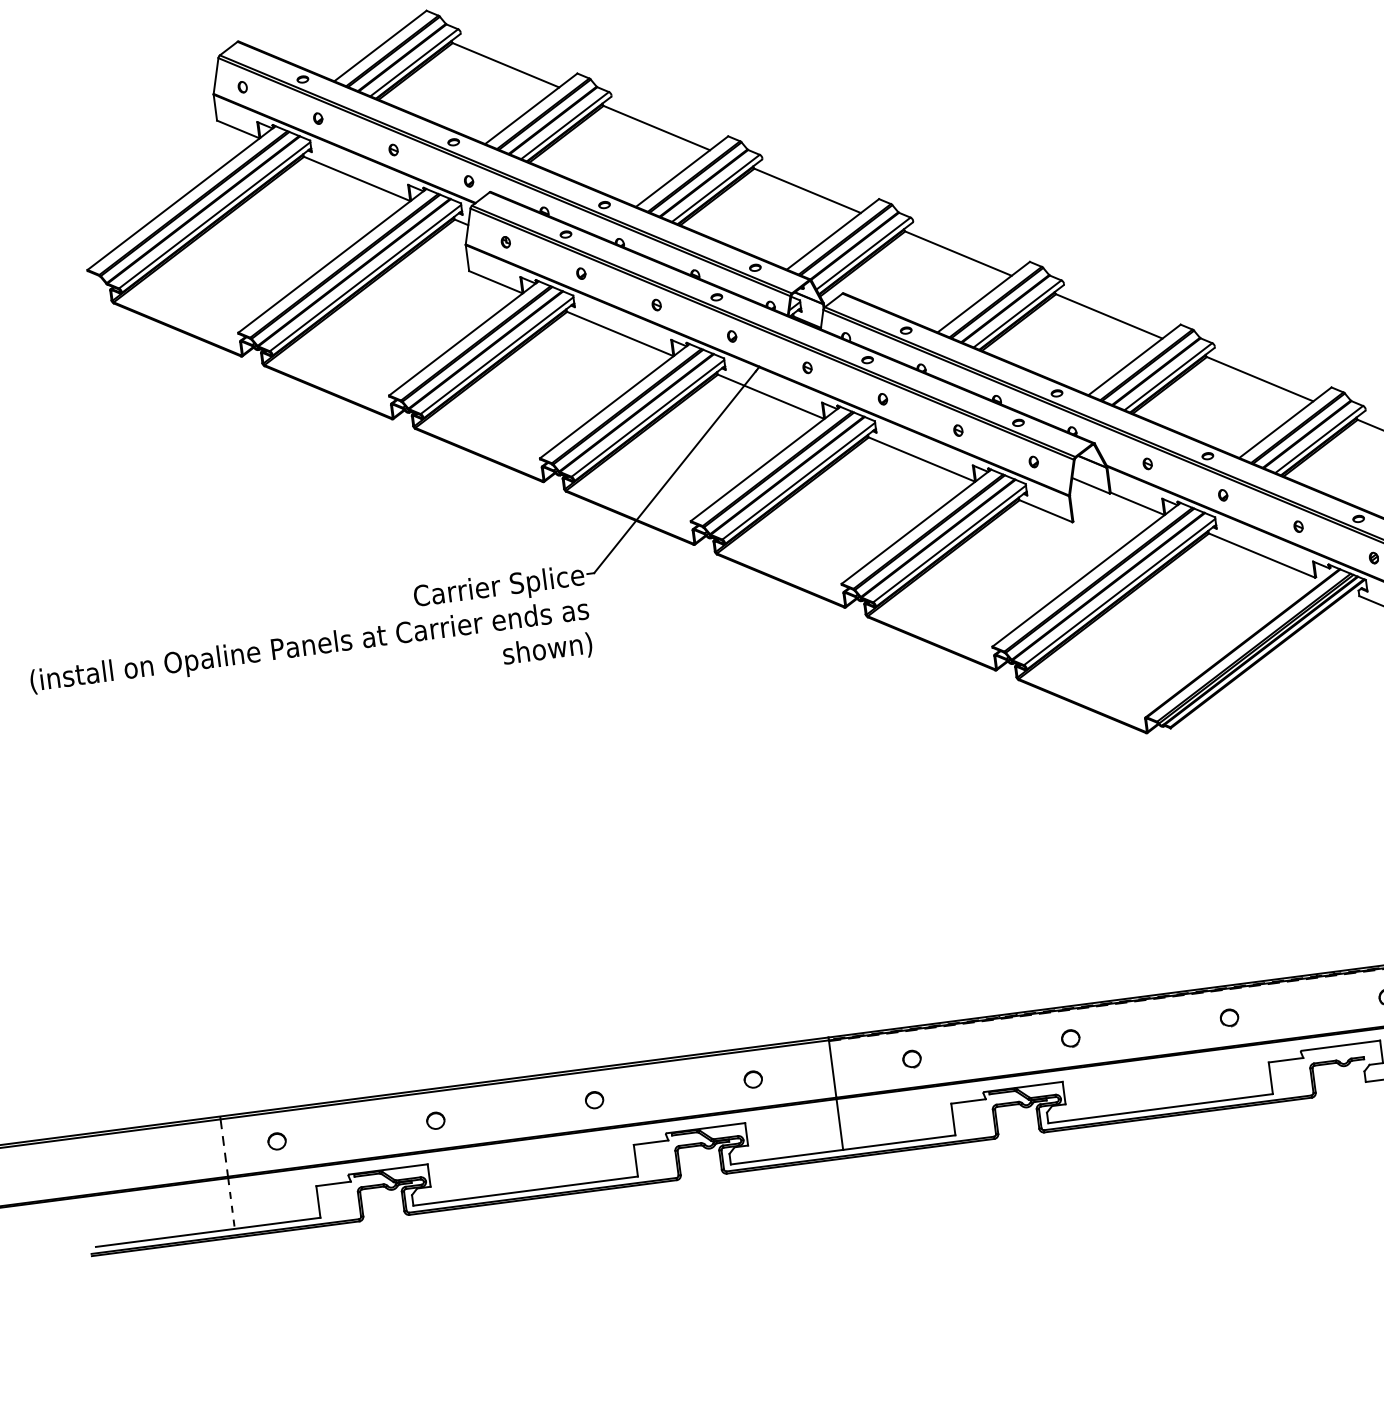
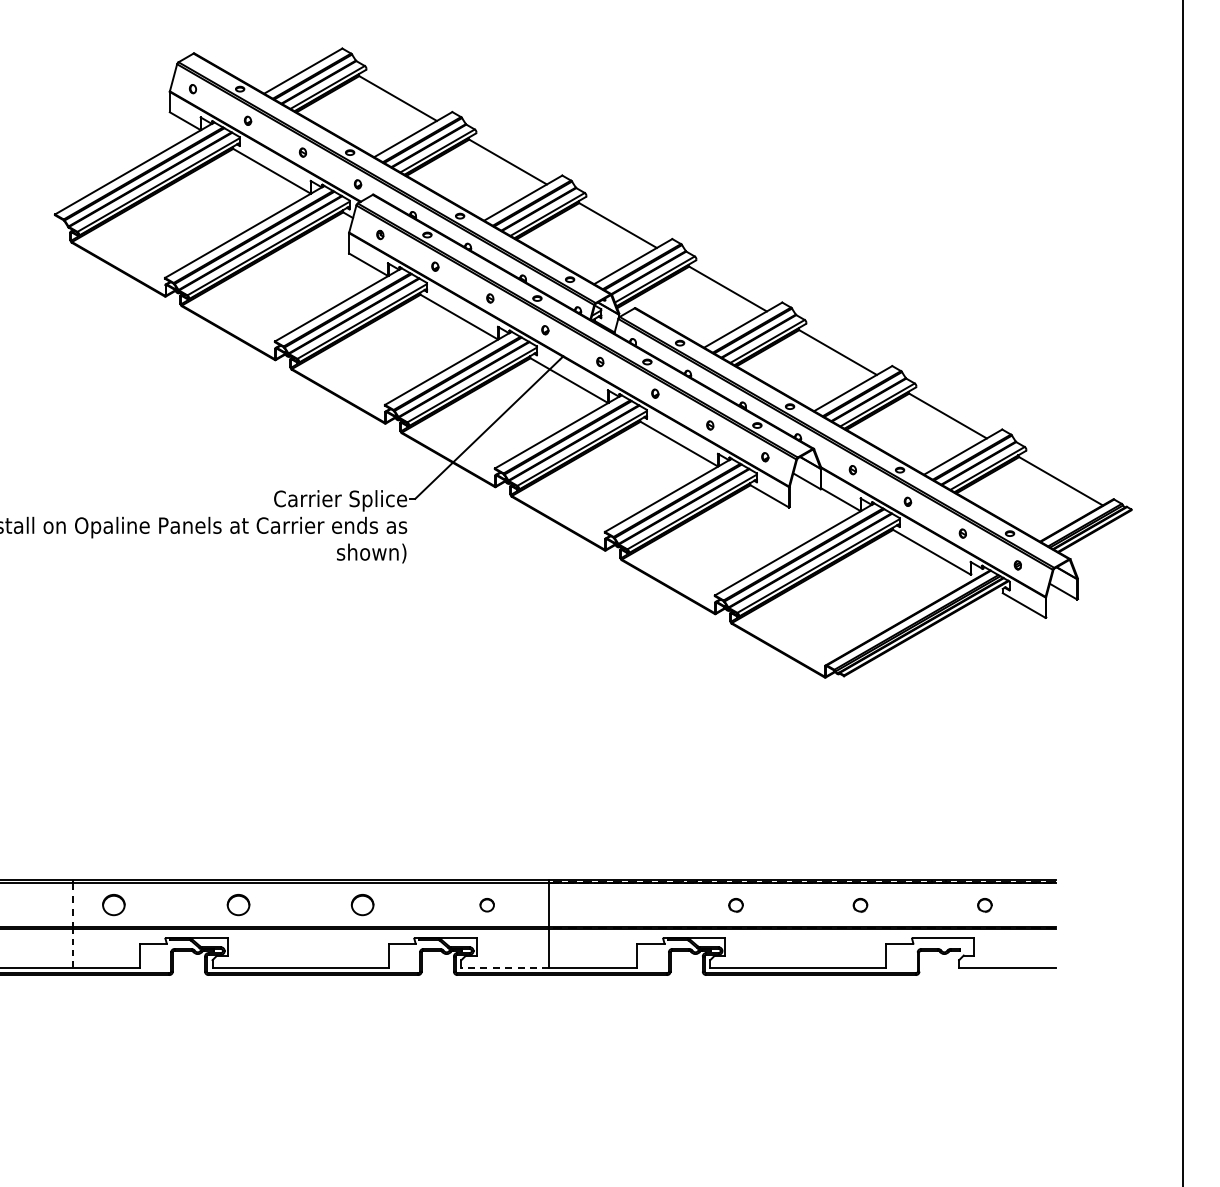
part: (911, 1059) -> (611, 905), removed
part: (594, 1100) -> (362, 905), size x1.6
part: (434, 1121) -> (237, 905), size x1.6
part: (276, 1141) -> (113, 905), size x1.6
line: (787, 1157) -> (505, 968), solid -> dashed

